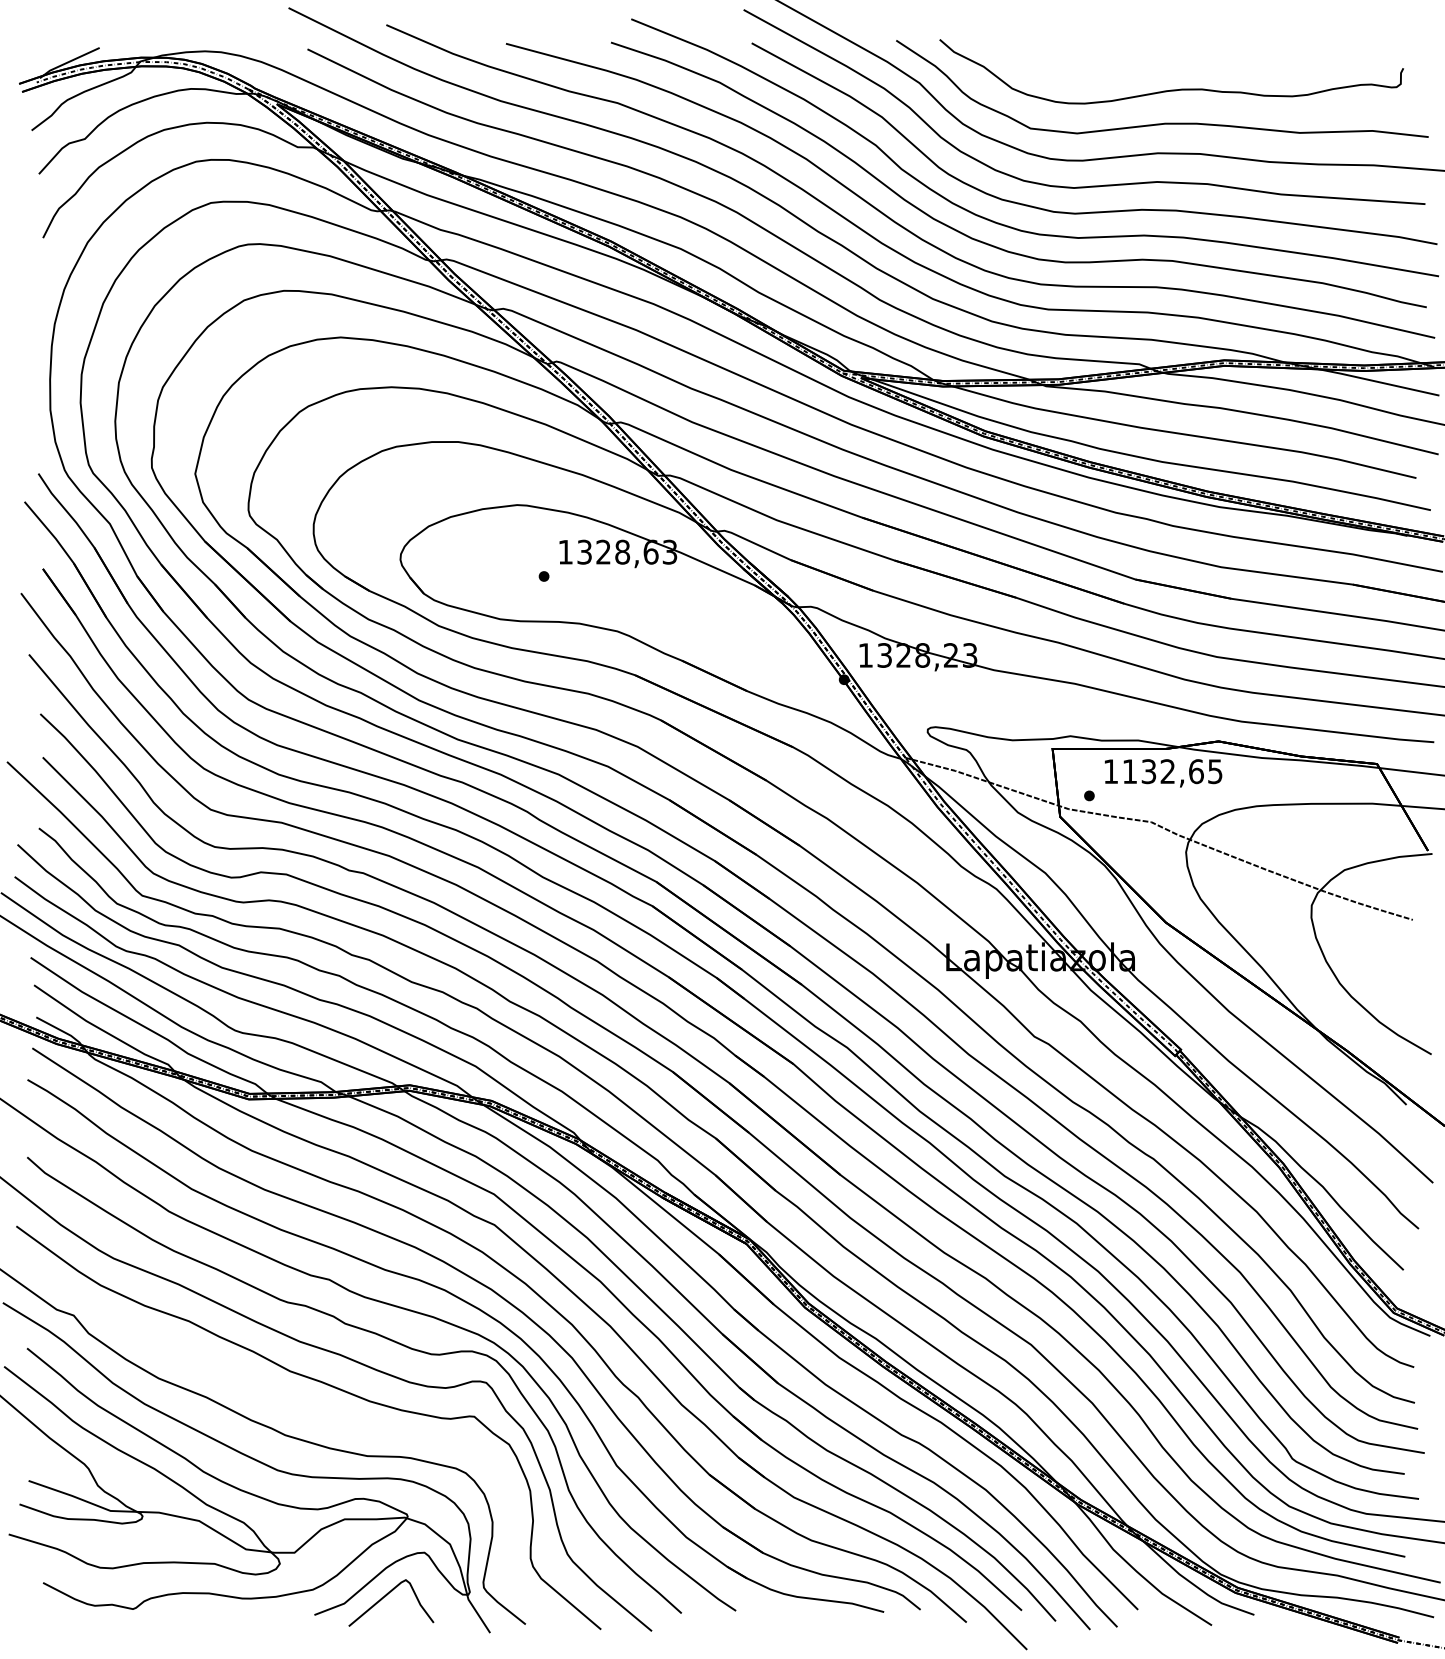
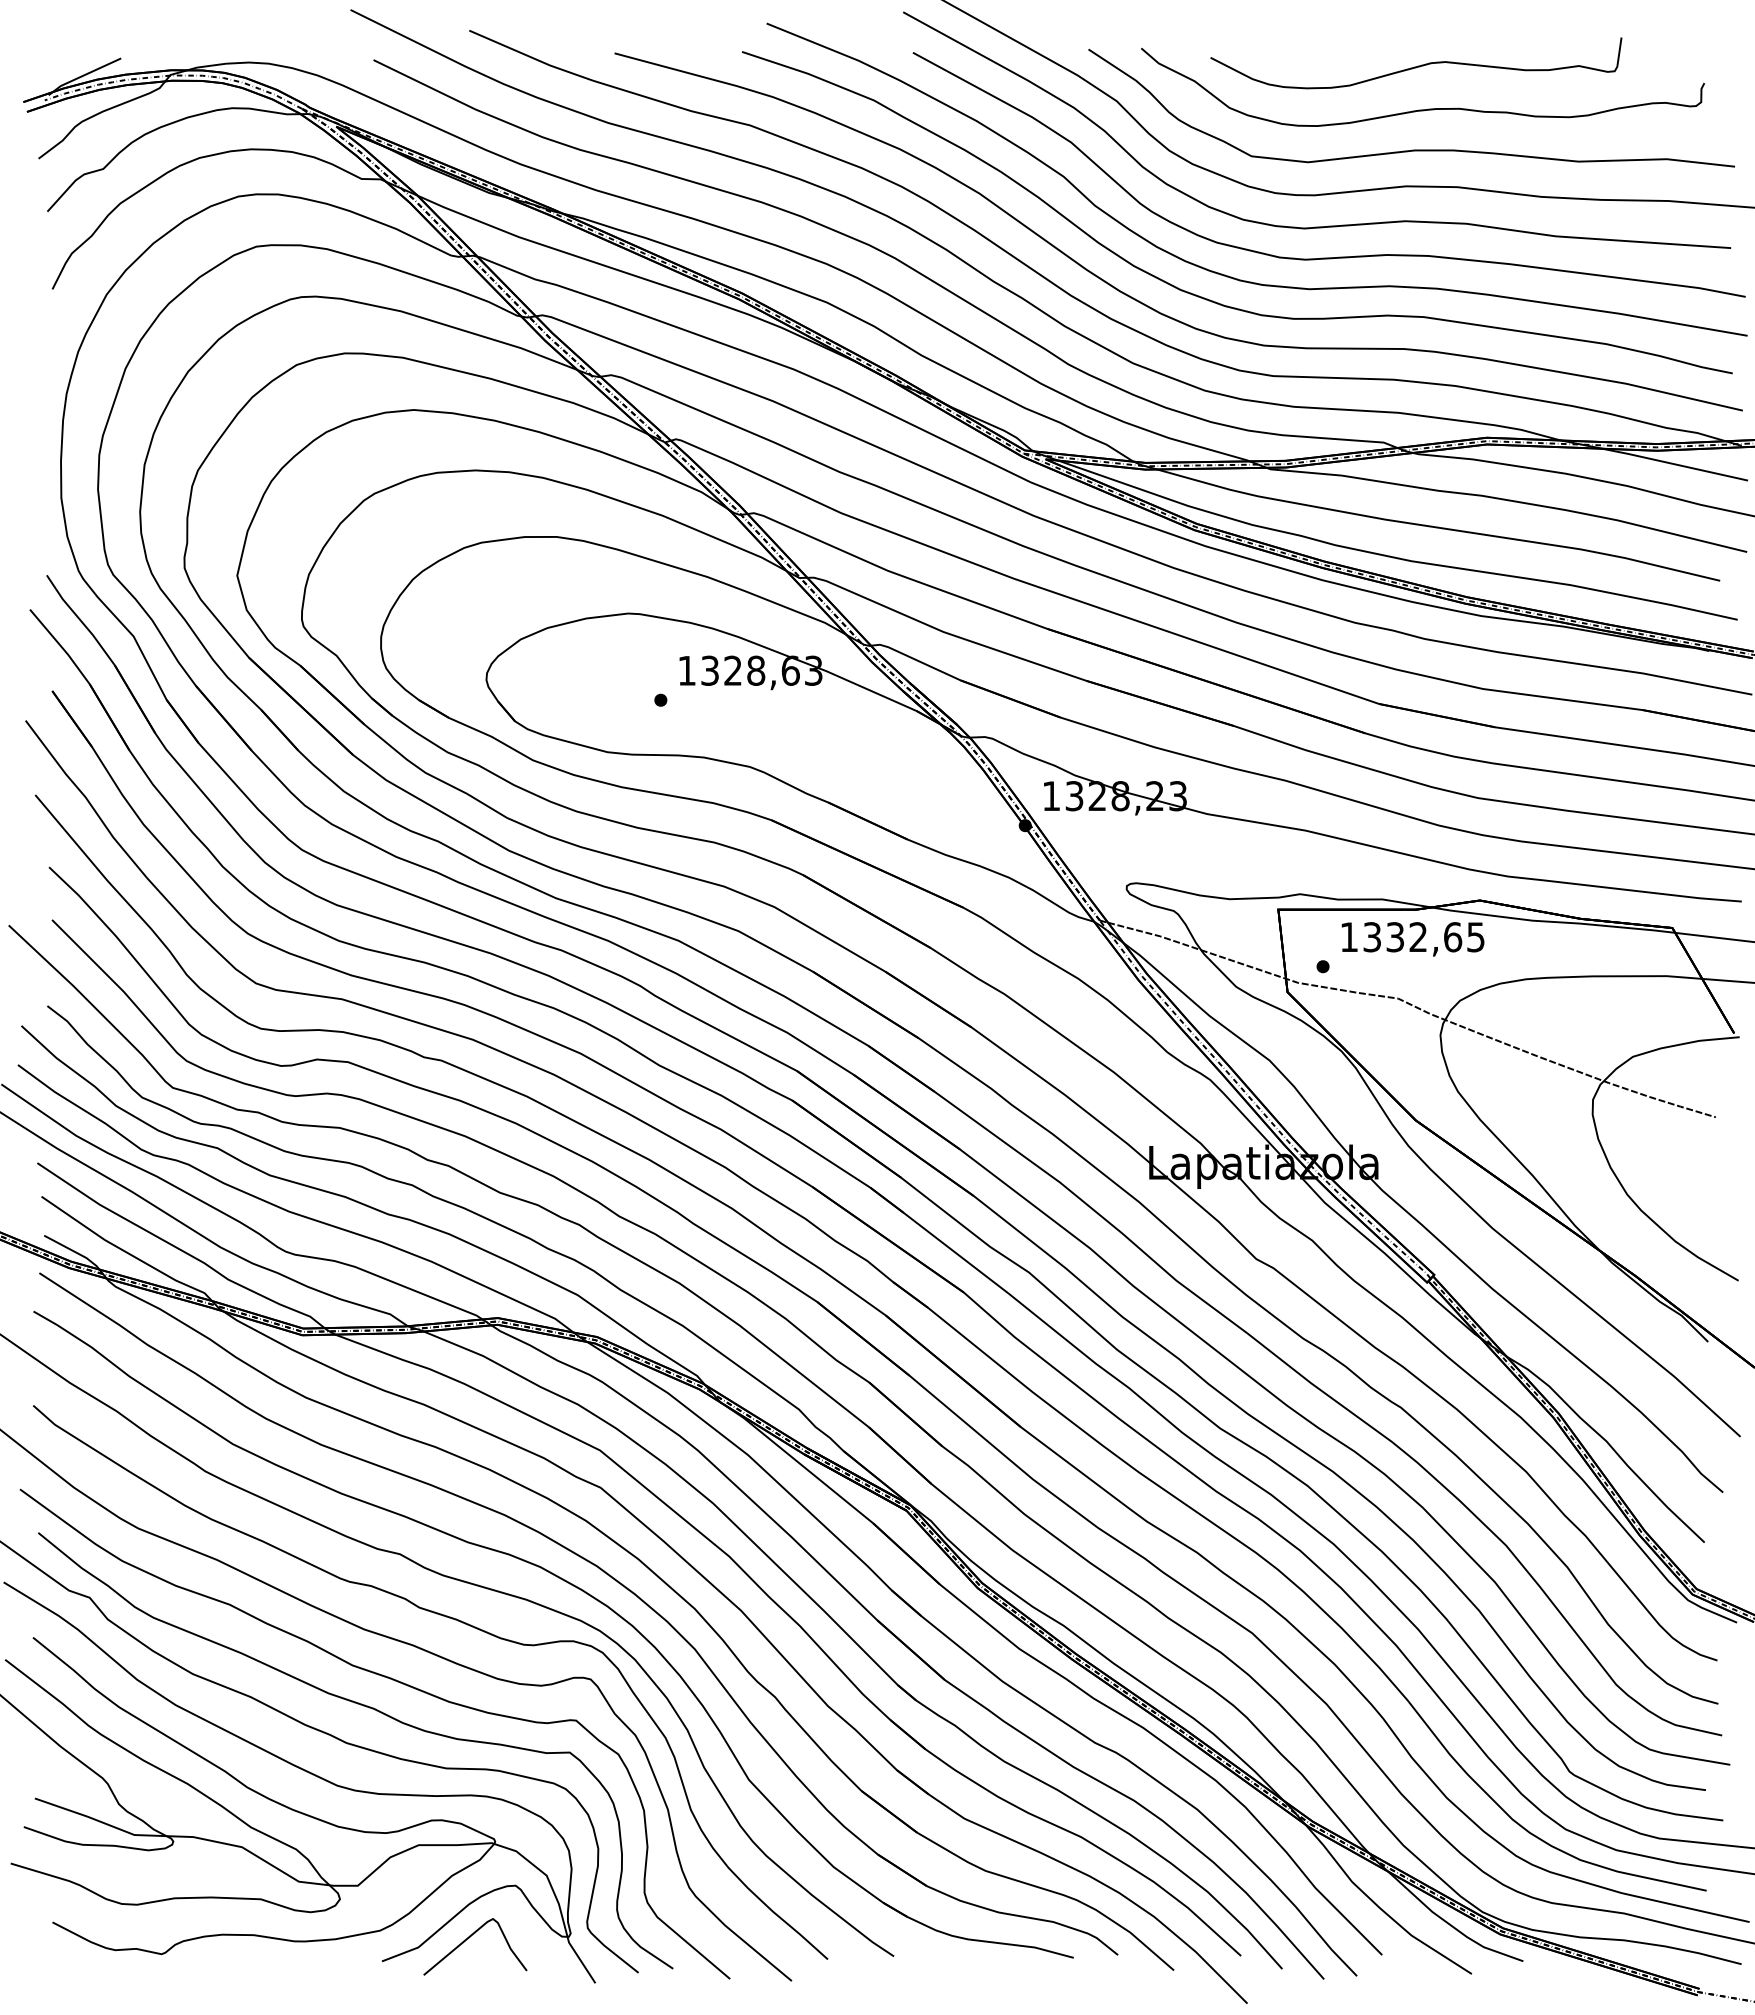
curve: (1168, 53) -> (1418, 65), added
text: (1129, 771) -> (1371, 937), 1132,65 -> 1332,65
curve: (304, 1406) -> (369, 1708), added

